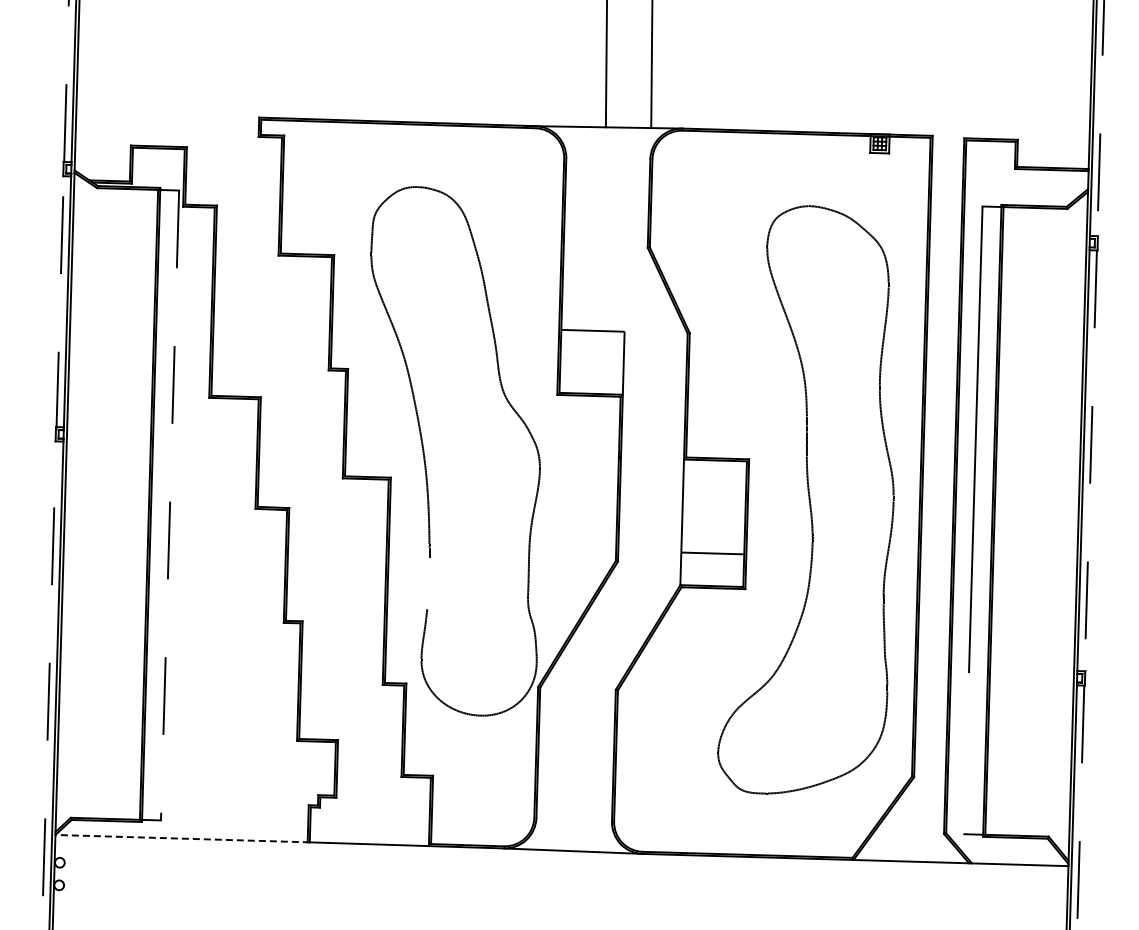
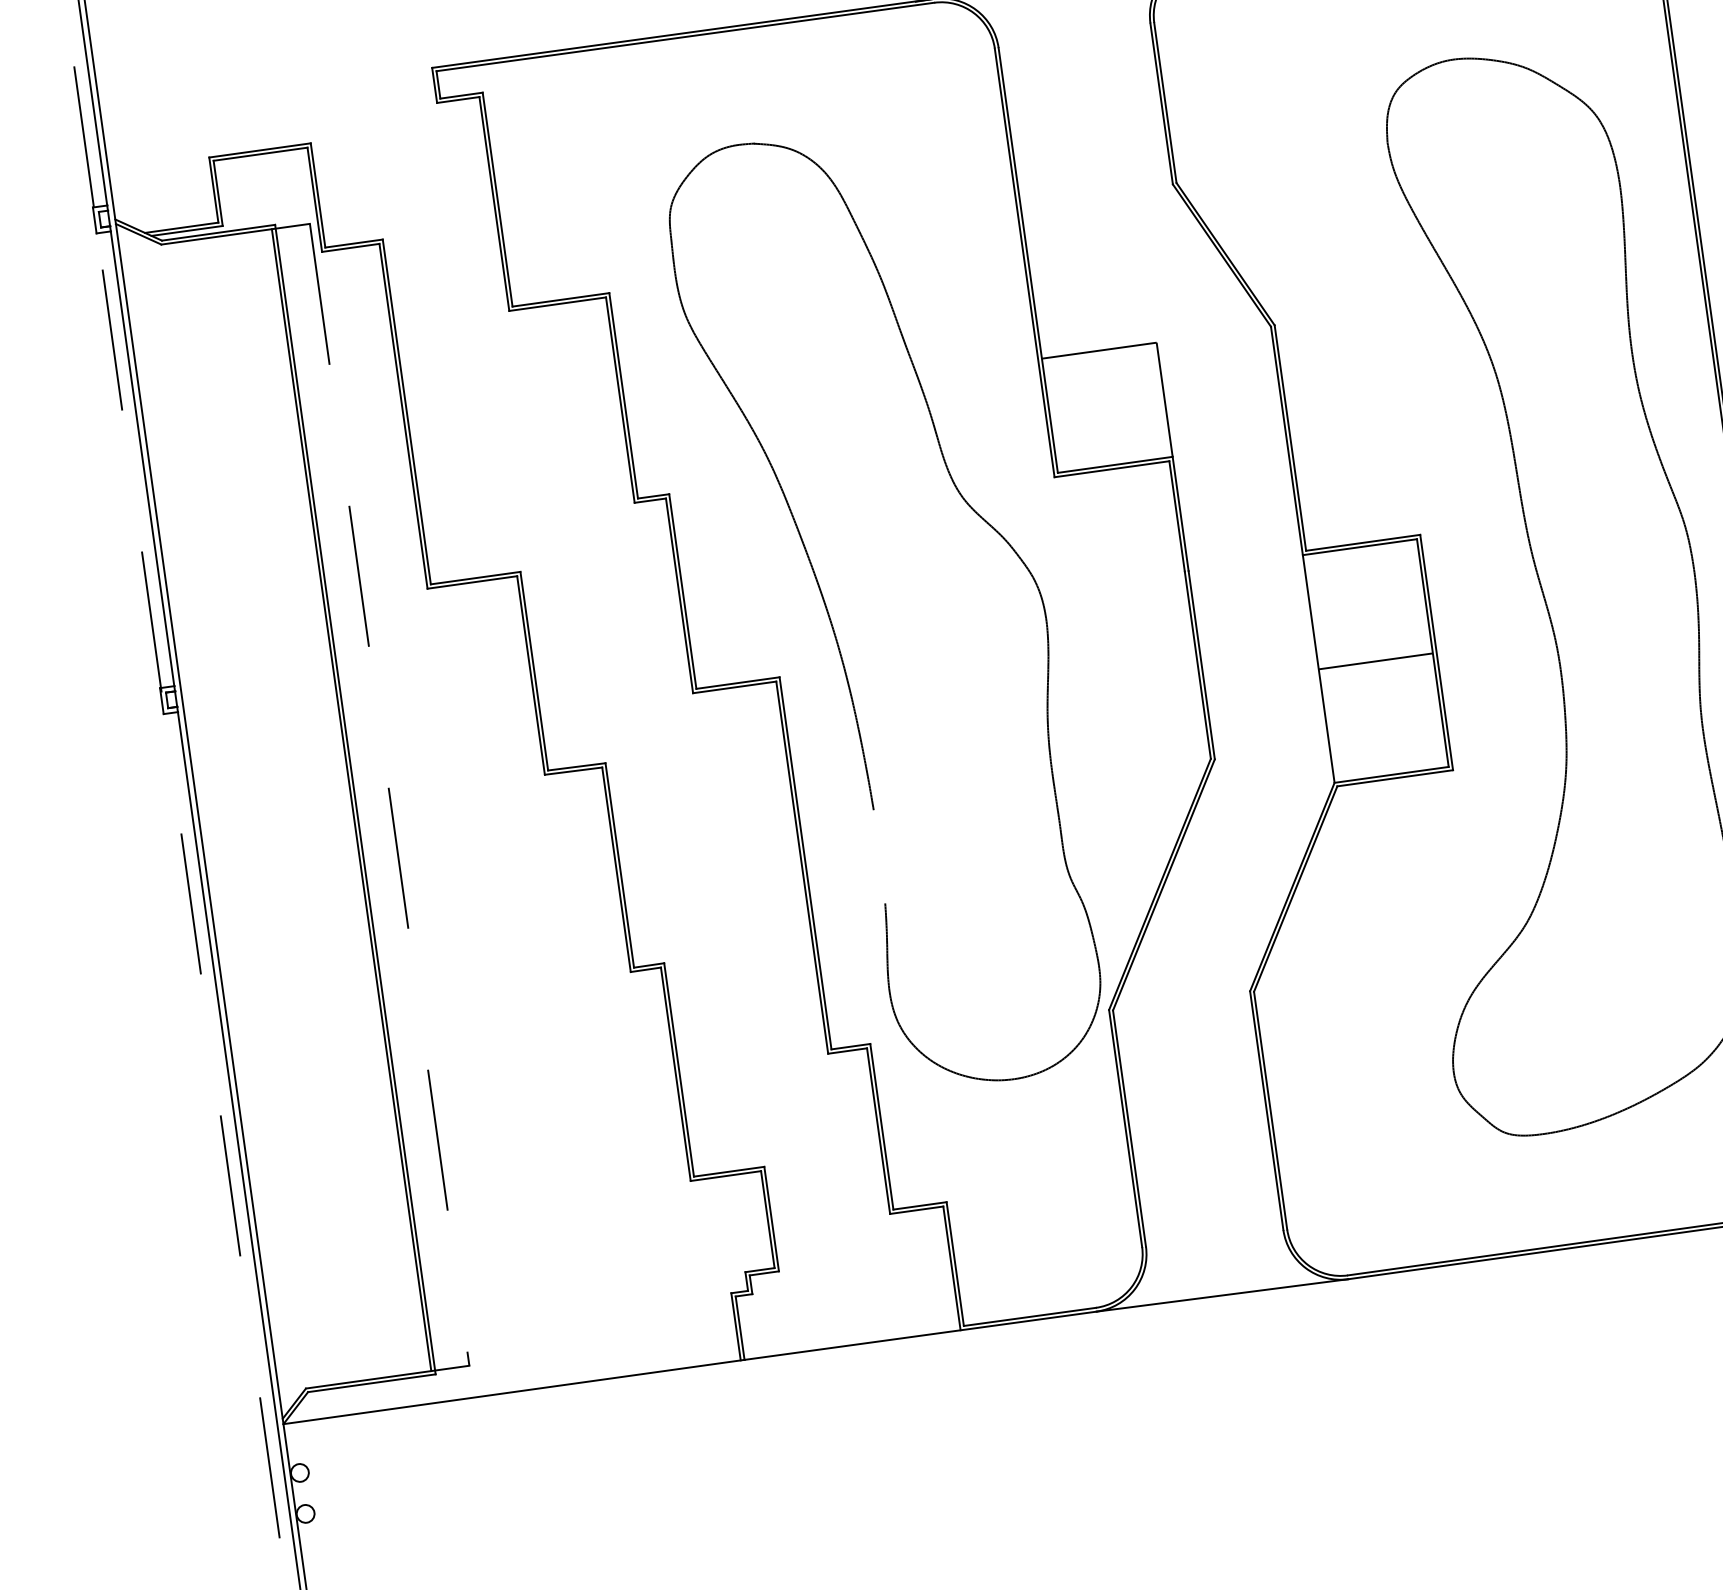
line: (712, 553) -> (1375, 661), moved
line: (182, 838) -> (513, 1391), dashed -> solid

